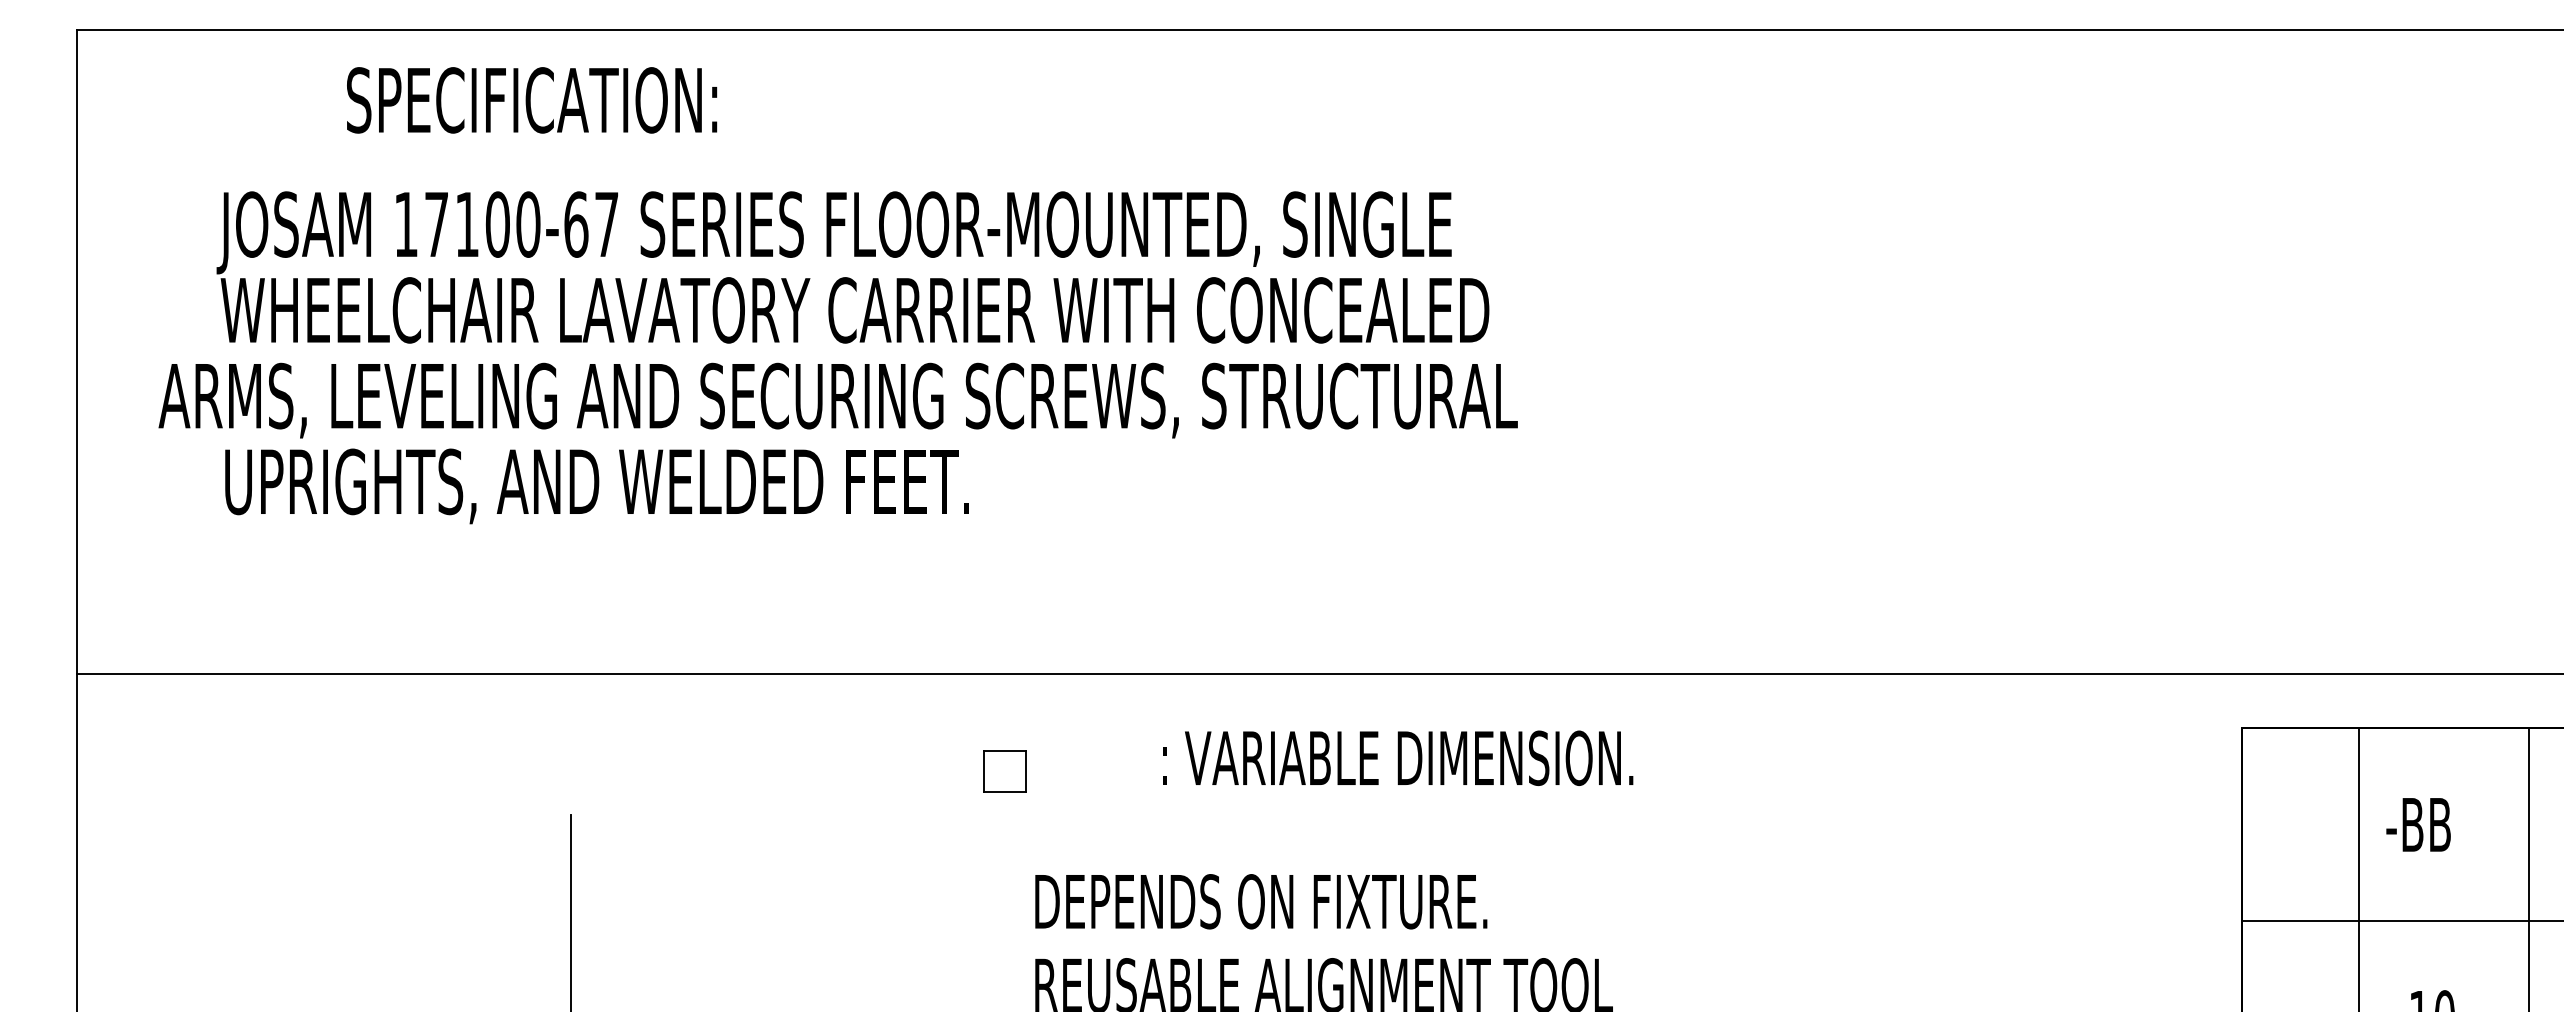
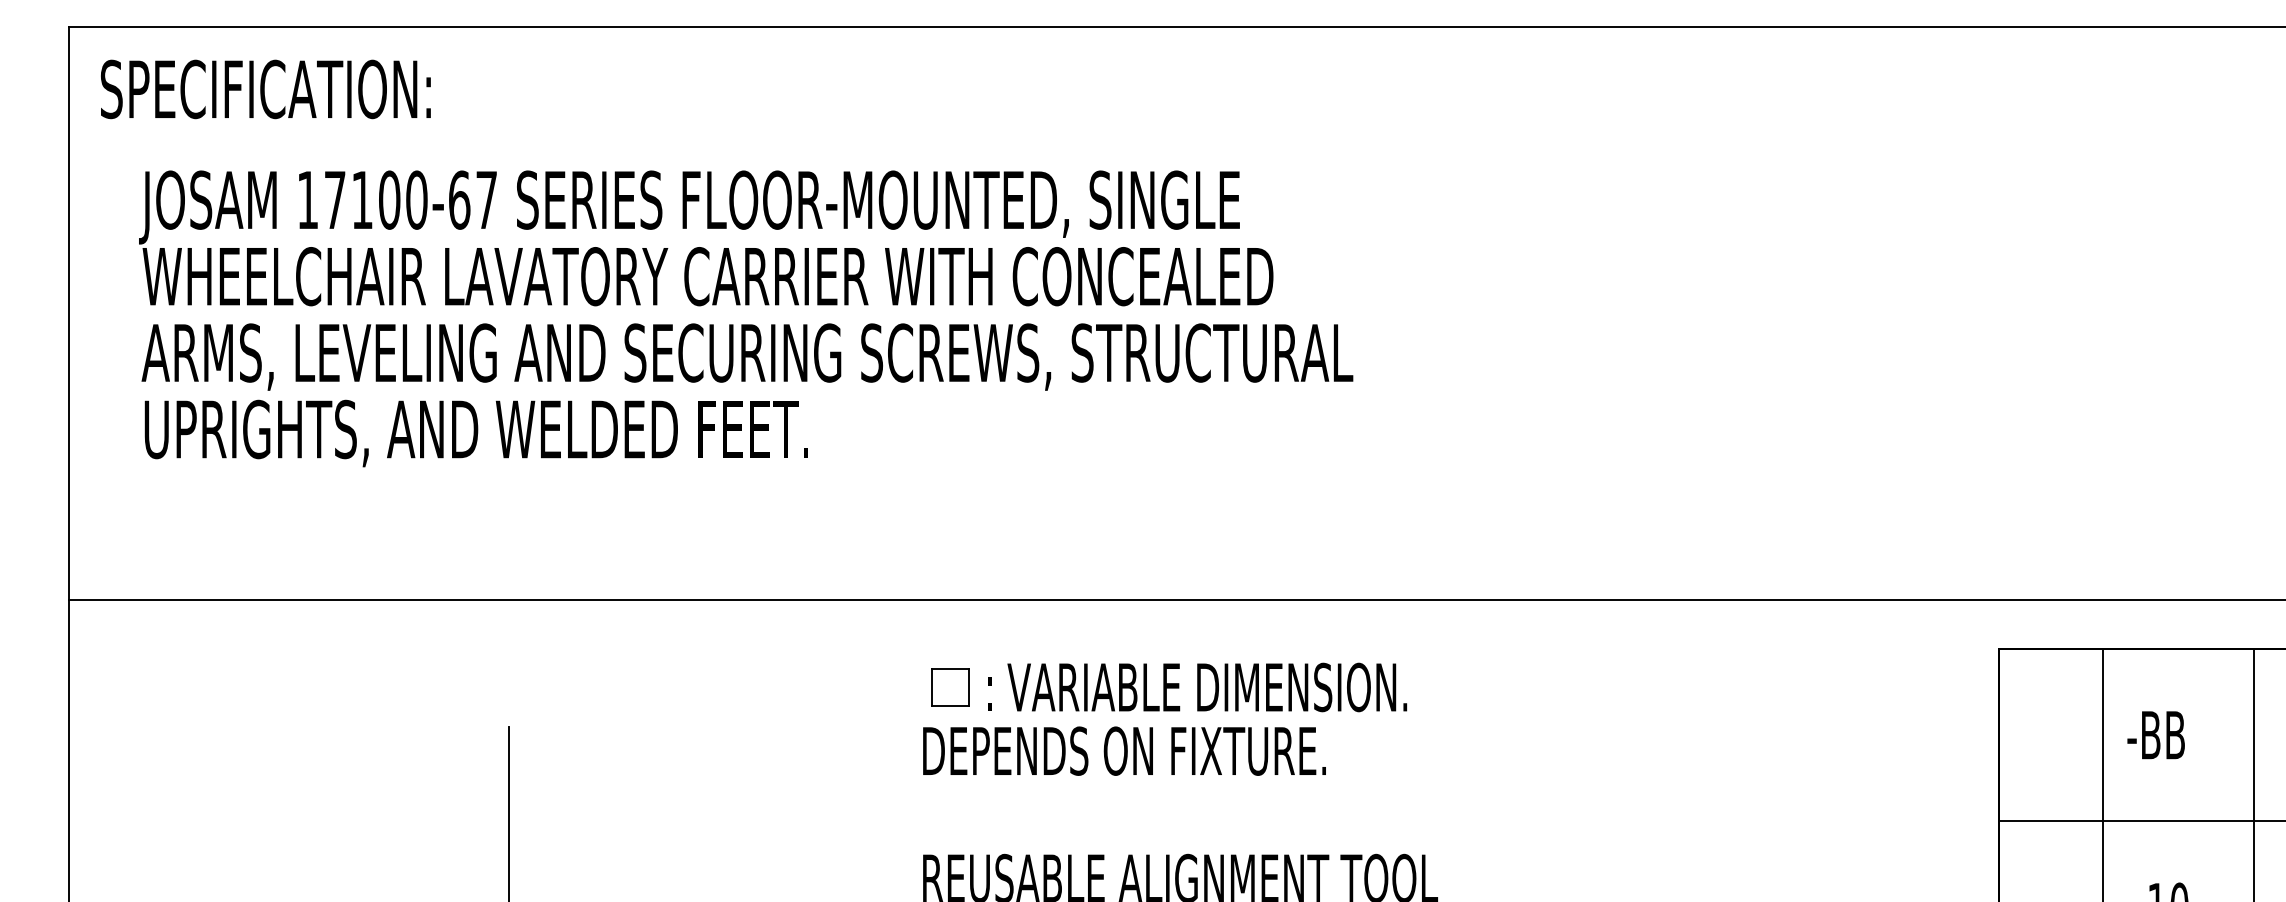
text: (532, 100) -> (266, 89), moved
text: (852, 267) -> (705, 238), moved
text: (596, 486) -> (475, 433), moved
text: (1398, 757) -> (1197, 686), moved
part: (1004, 771) -> (950, 687), moved
text: (1261, 901) -> (1124, 750), moved

